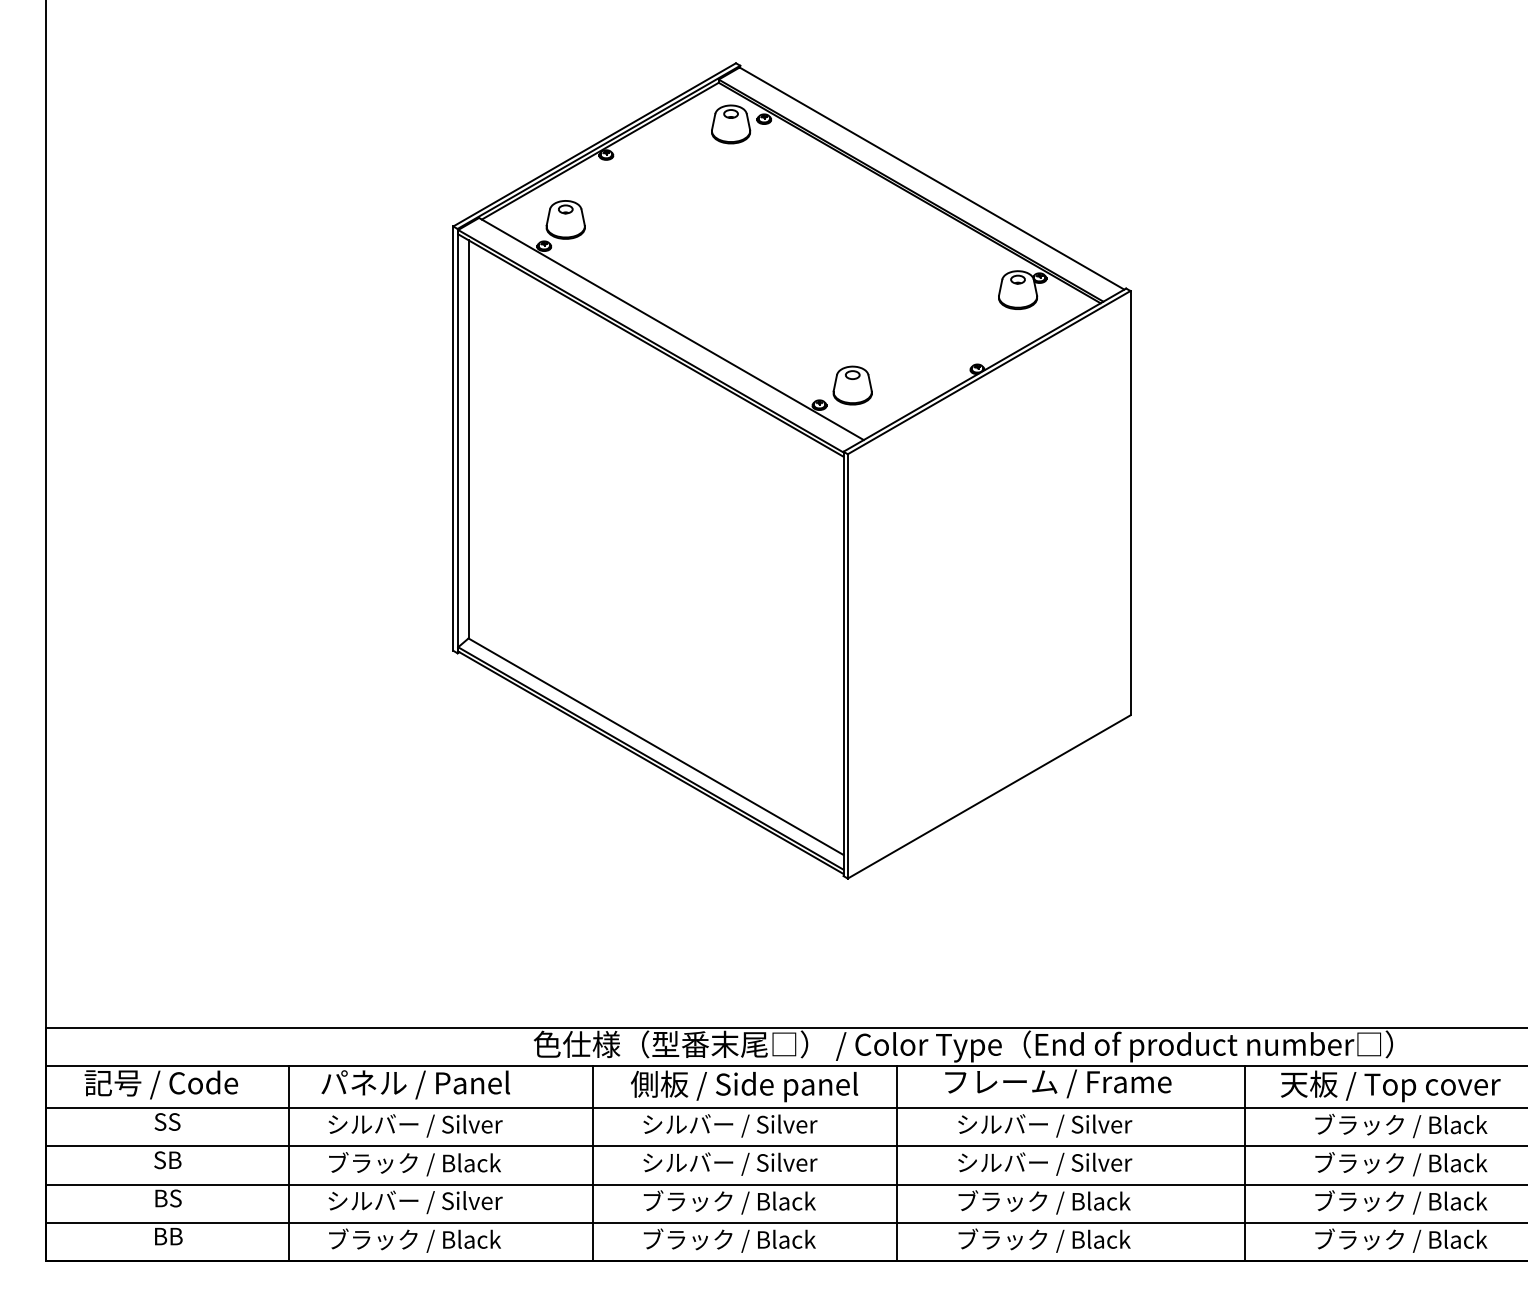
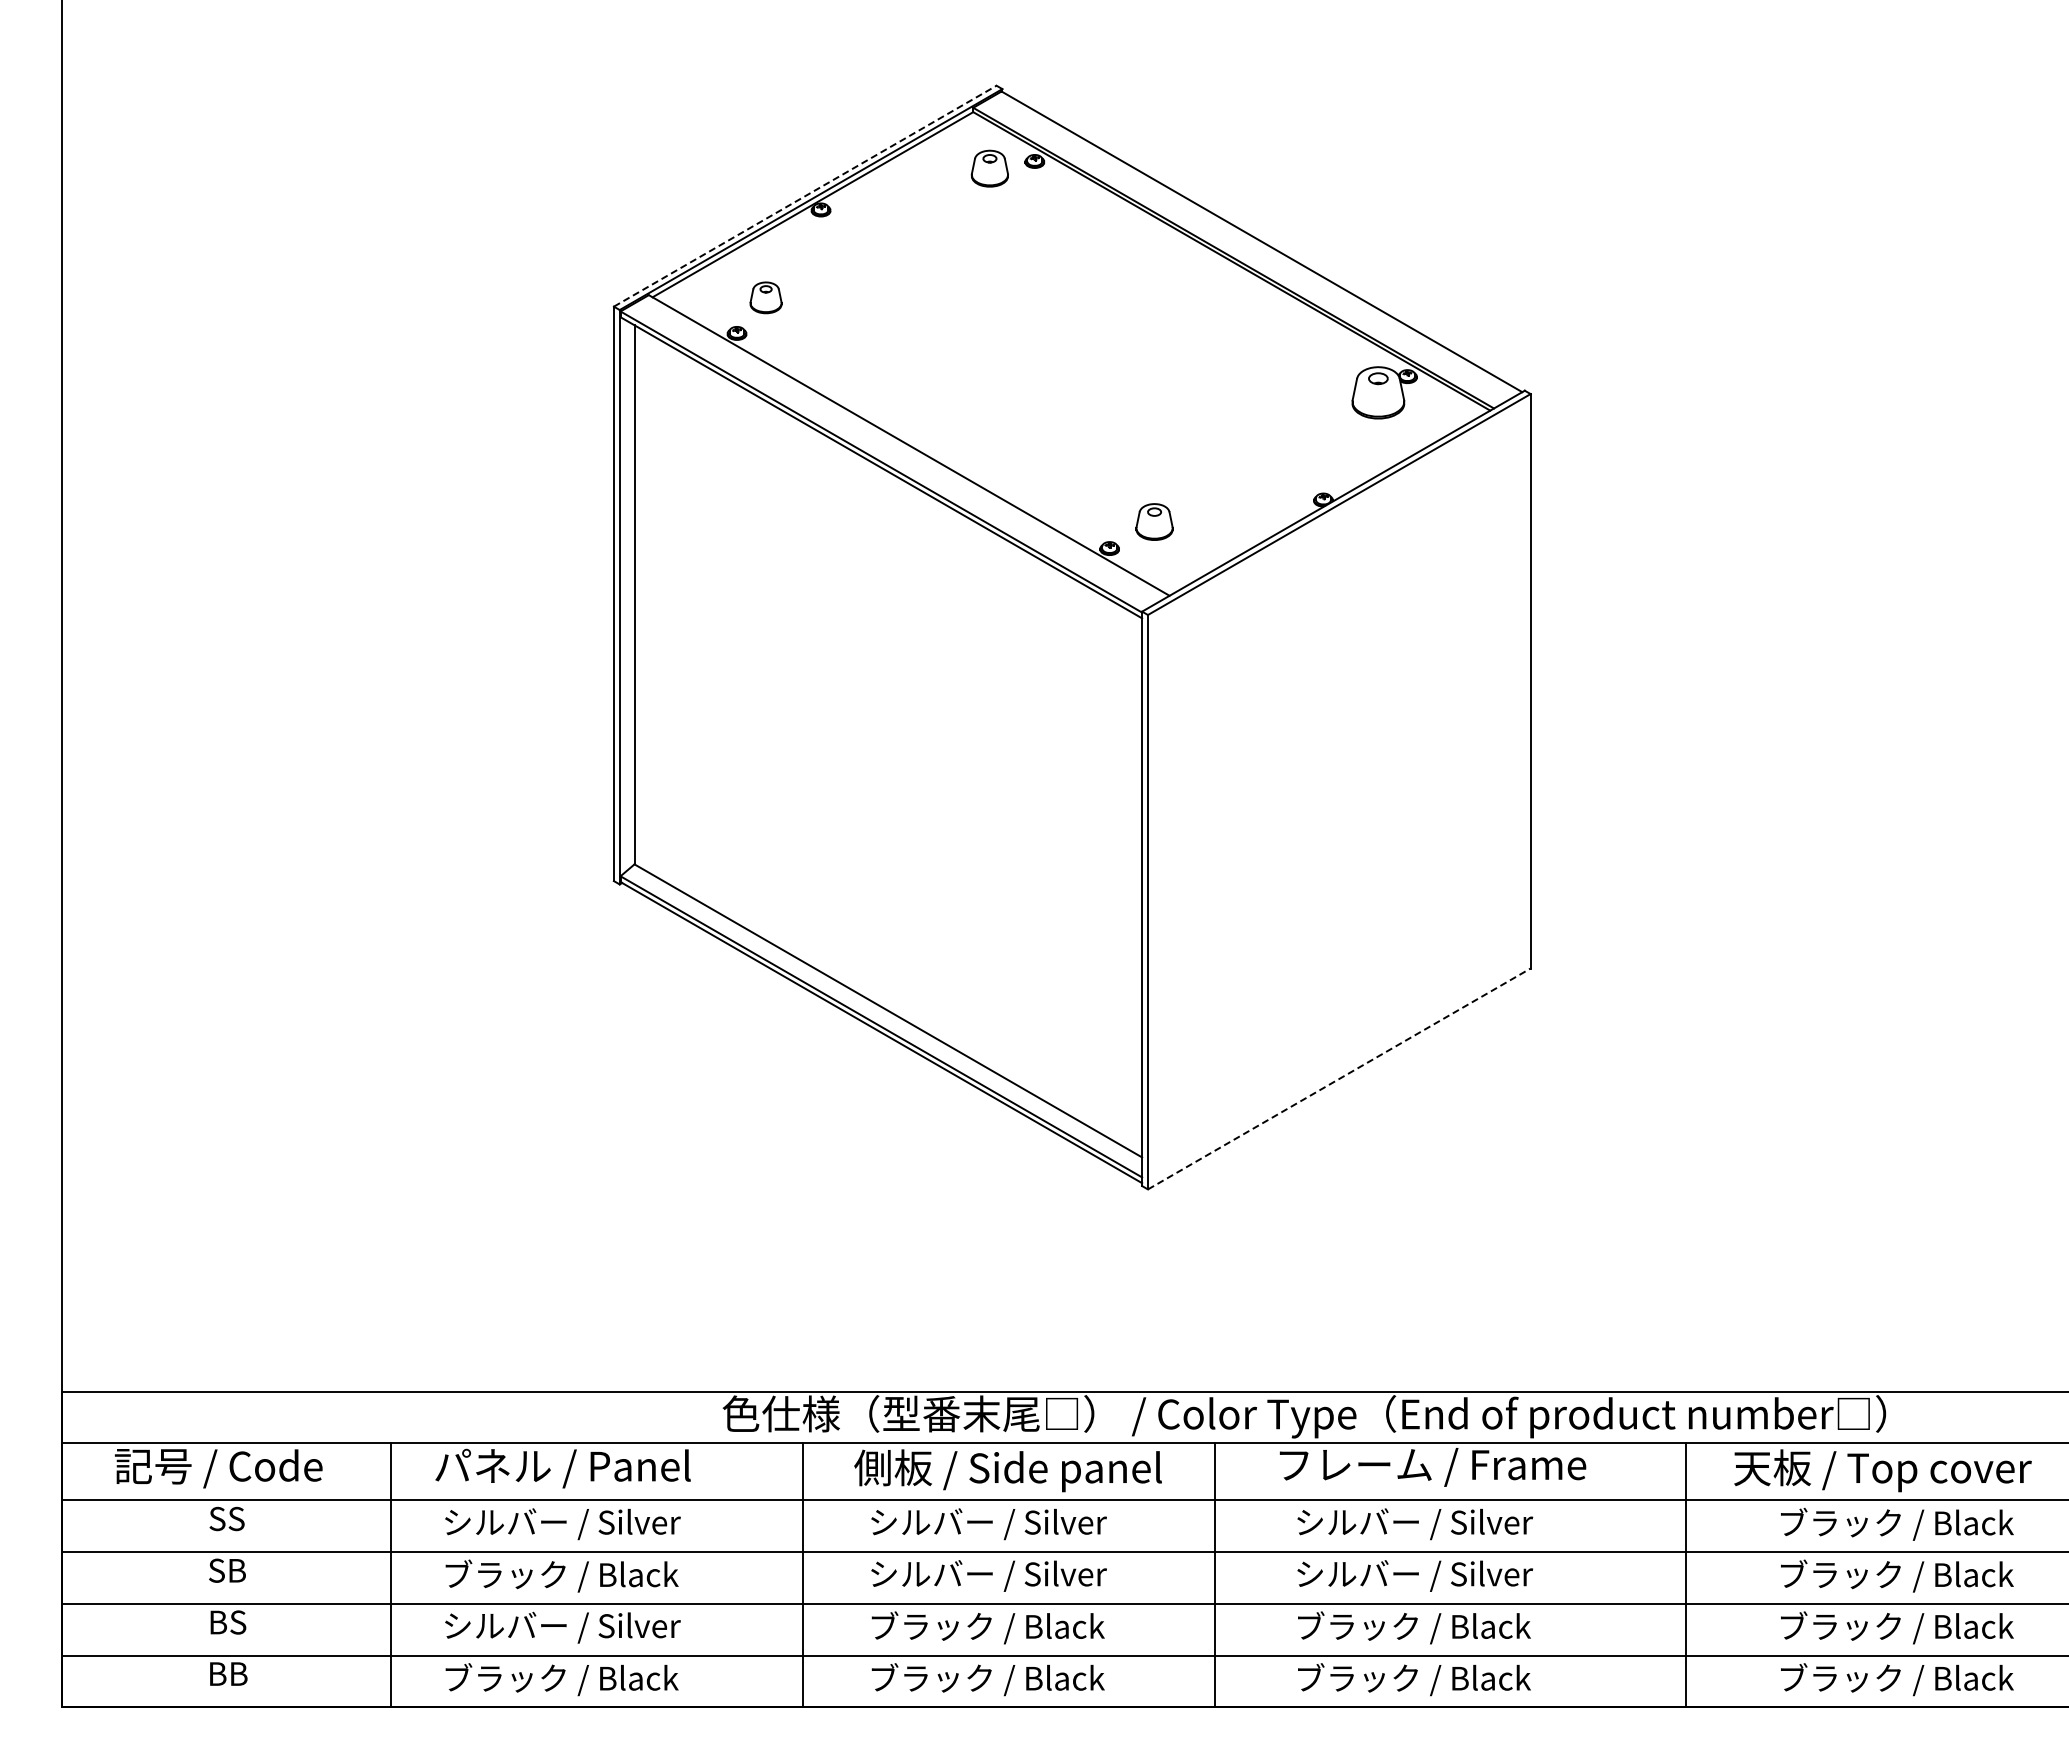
part: (730, 124) -> (989, 168), size x0.7
line: (594, 145) -> (805, 196), solid -> dashed
part: (565, 219) -> (765, 297), size x0.6
part: (852, 385) -> (1154, 521), size x0.7
line: (989, 796) -> (1339, 1078), solid -> dashed

